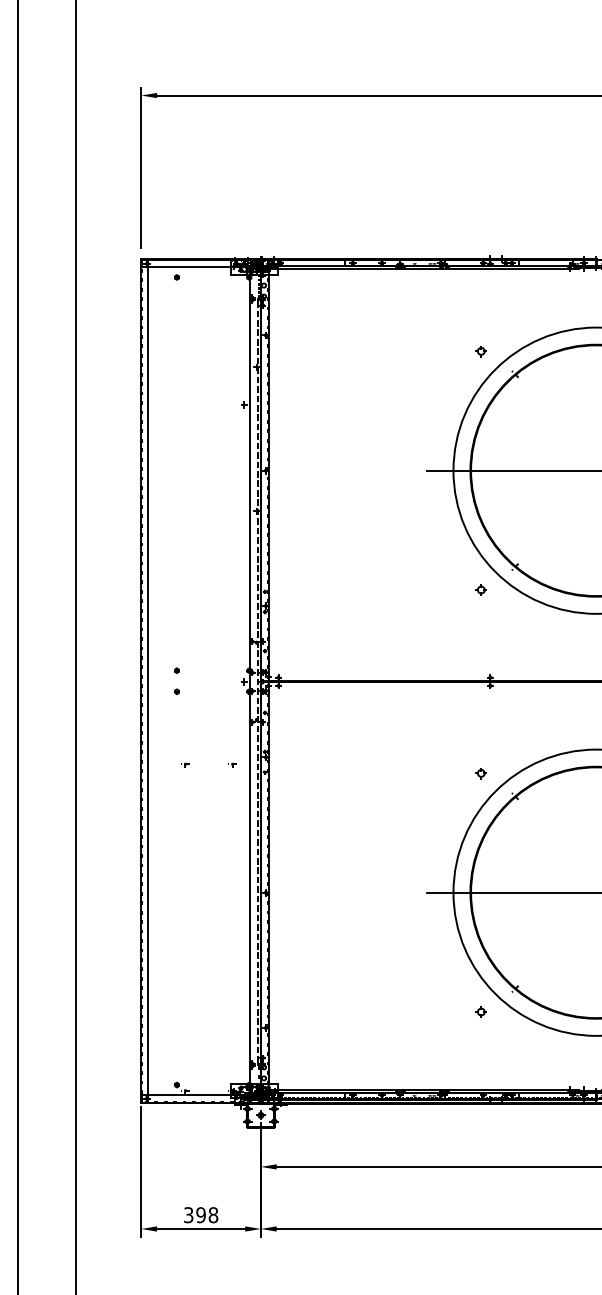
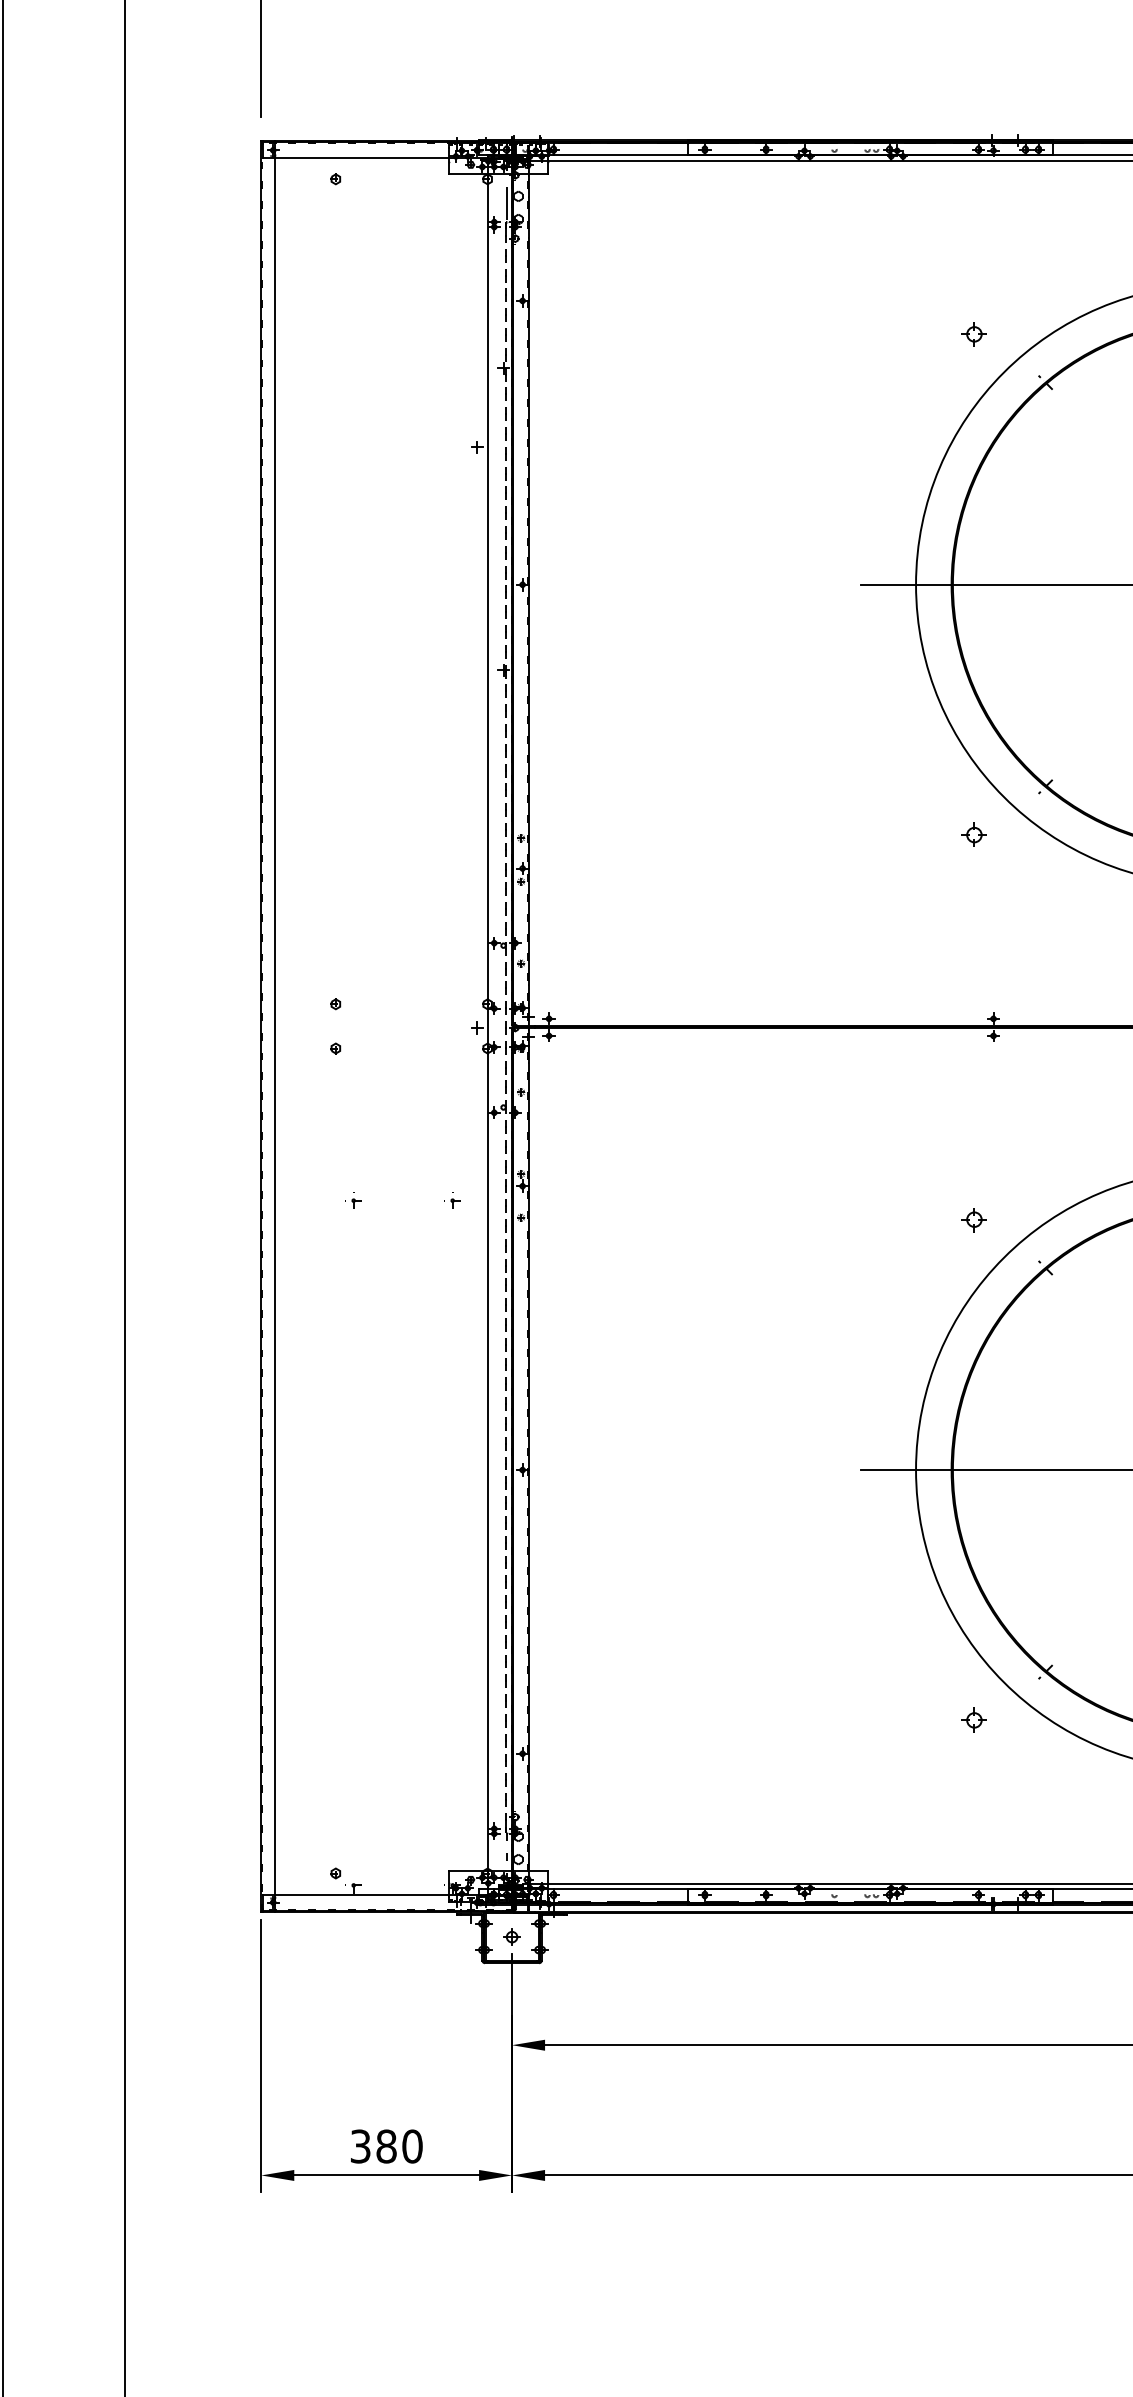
text: (207, 1215) -> (399, 2147), 398 -> 380

